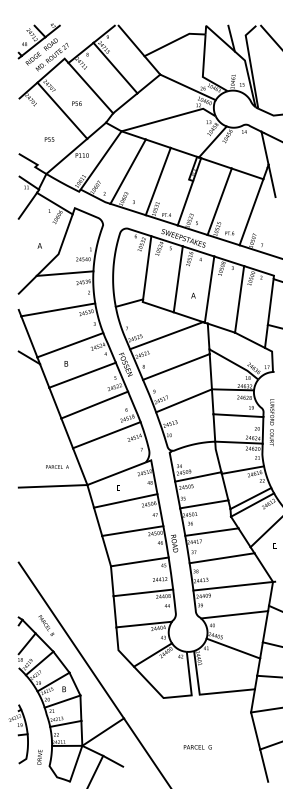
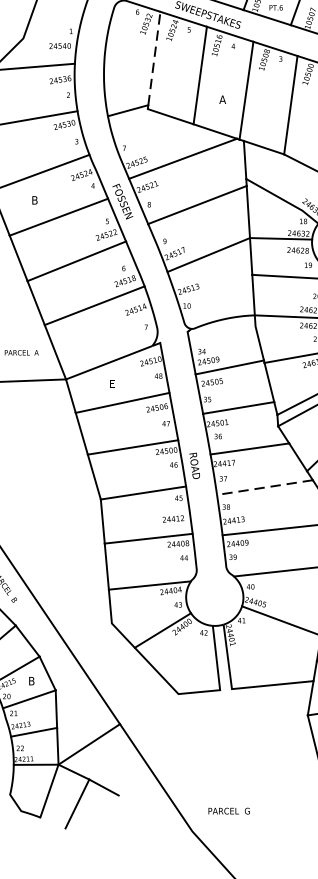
line: (147, 267) -> (154, 58), solid -> dashed
line: (222, 558) -> (265, 487), solid -> dashed
text: (197, 747) -> (228, 811), moved

